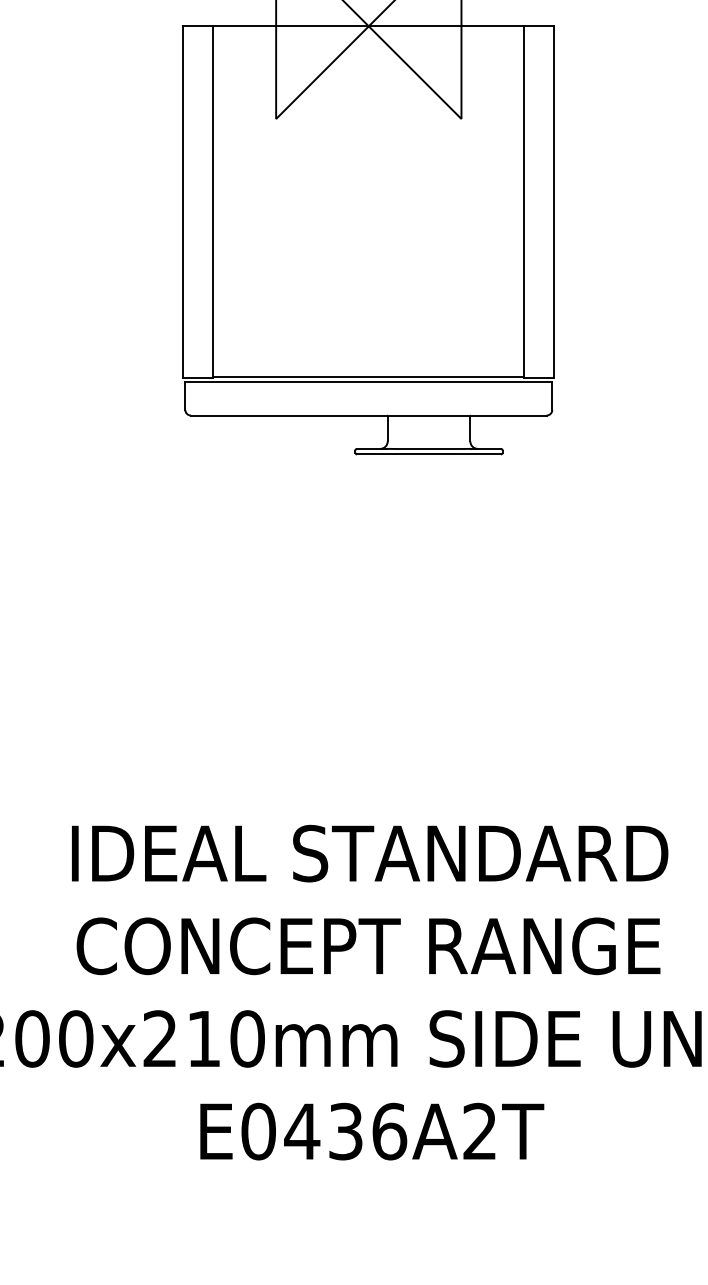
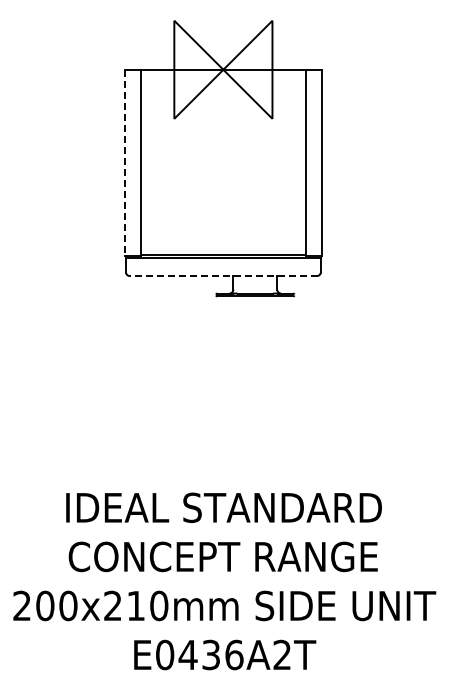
line: (183, 203) -> (125, 163), solid -> dashed
line: (367, 414) -> (222, 275), solid -> dashed

